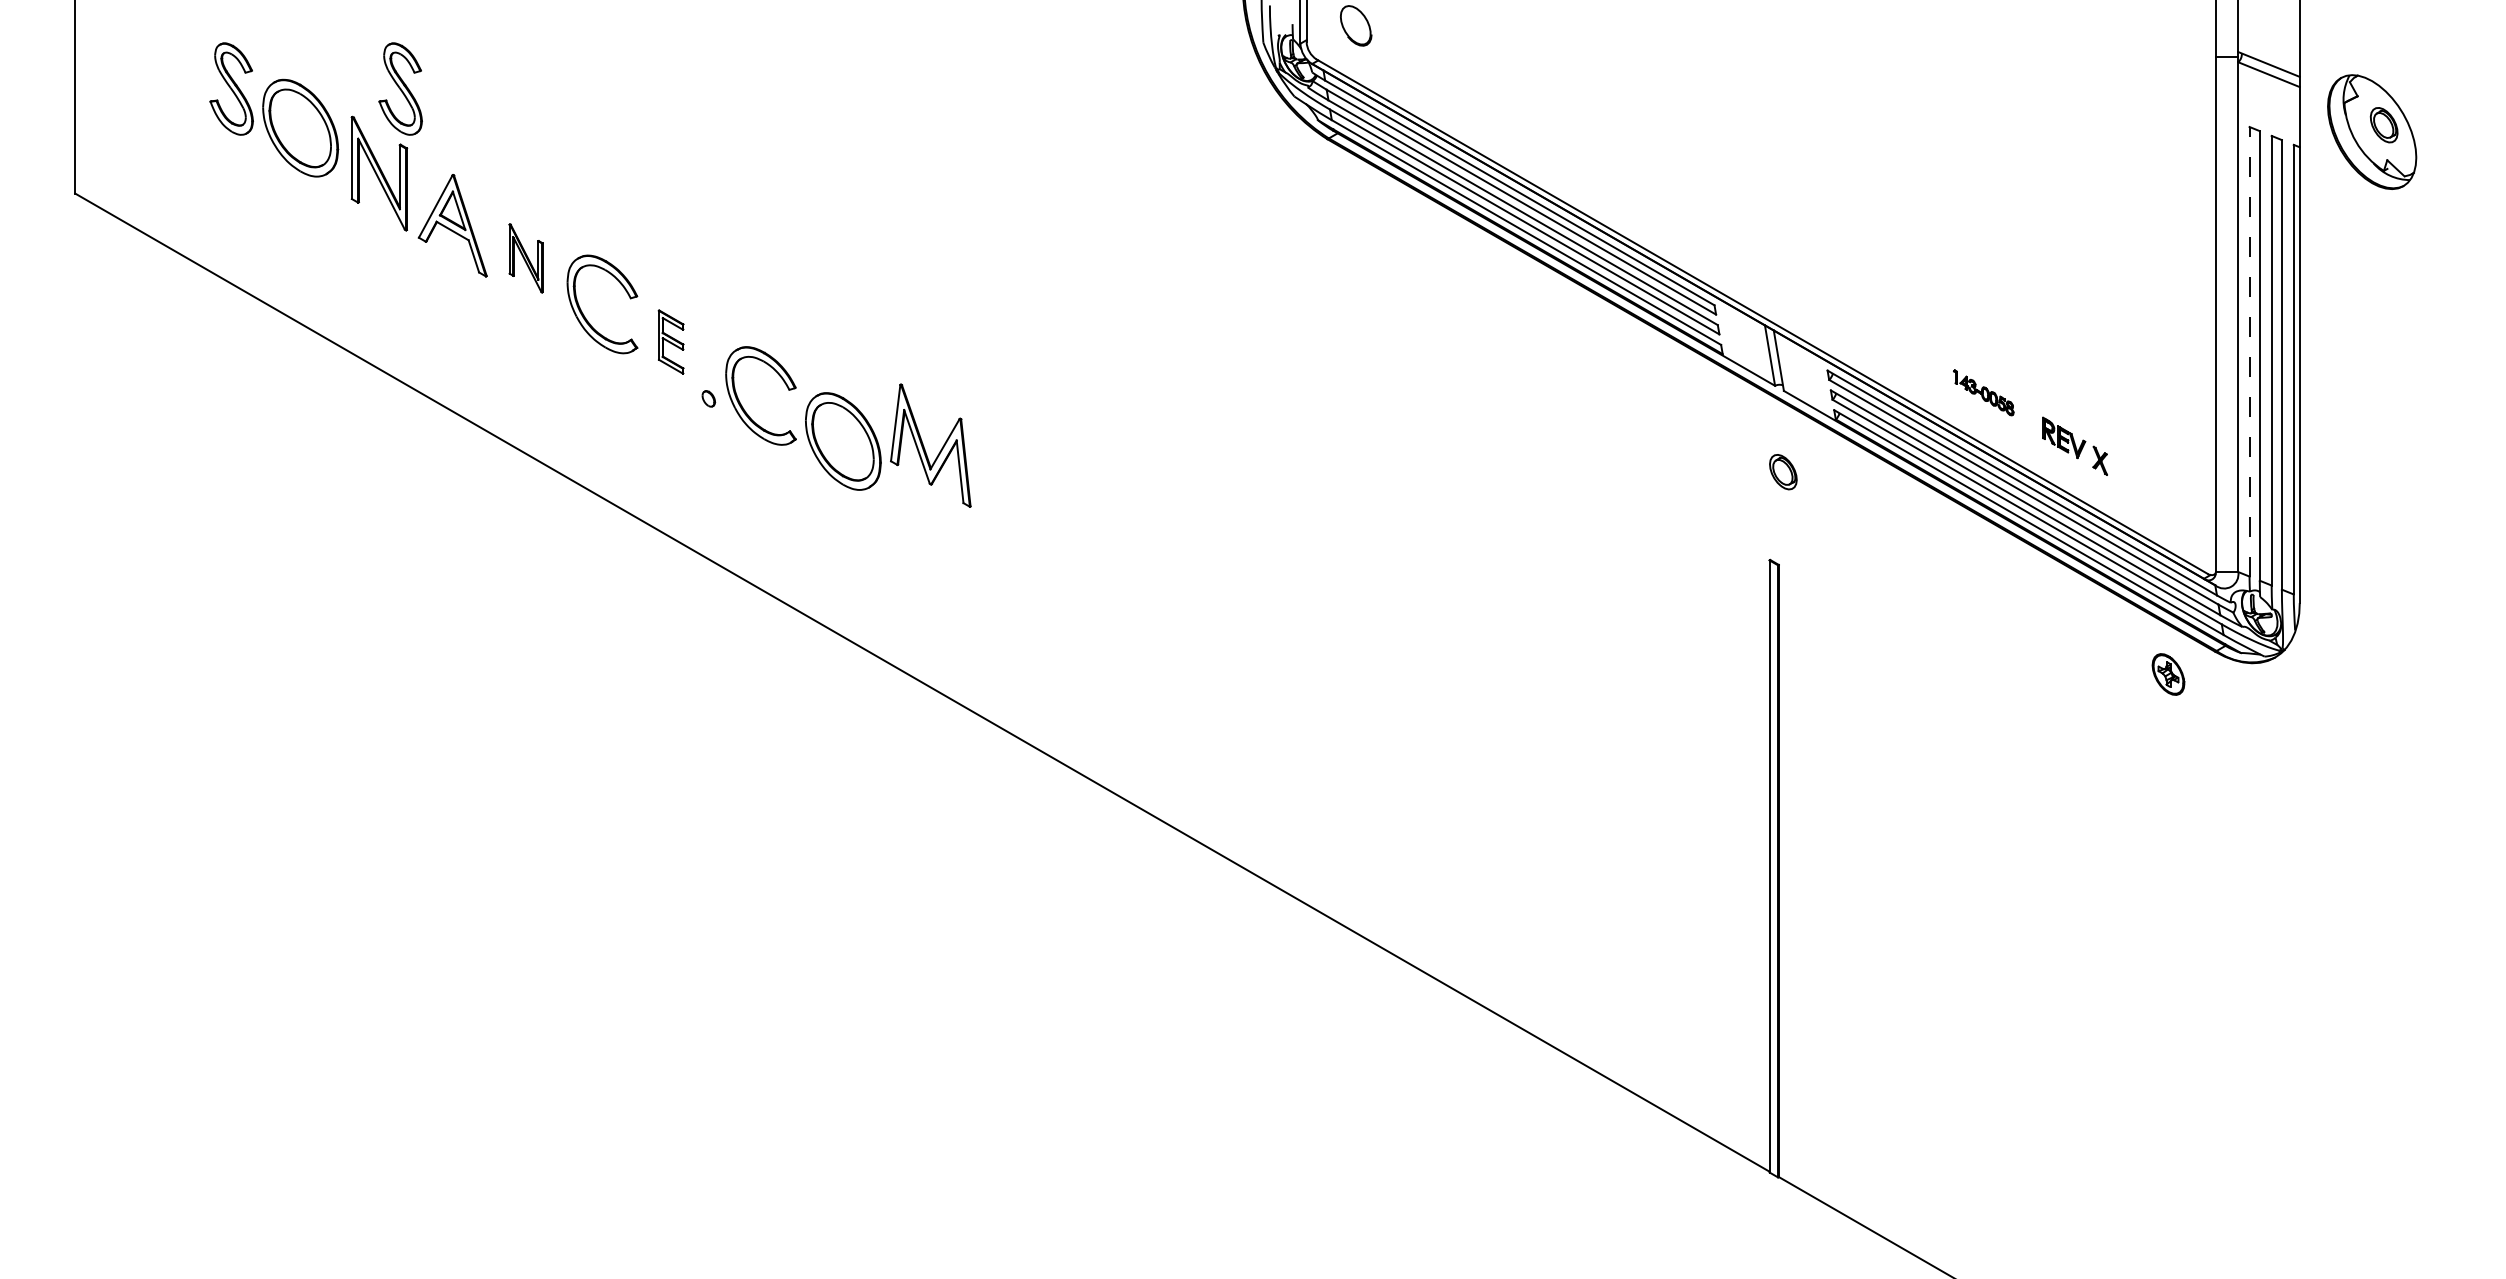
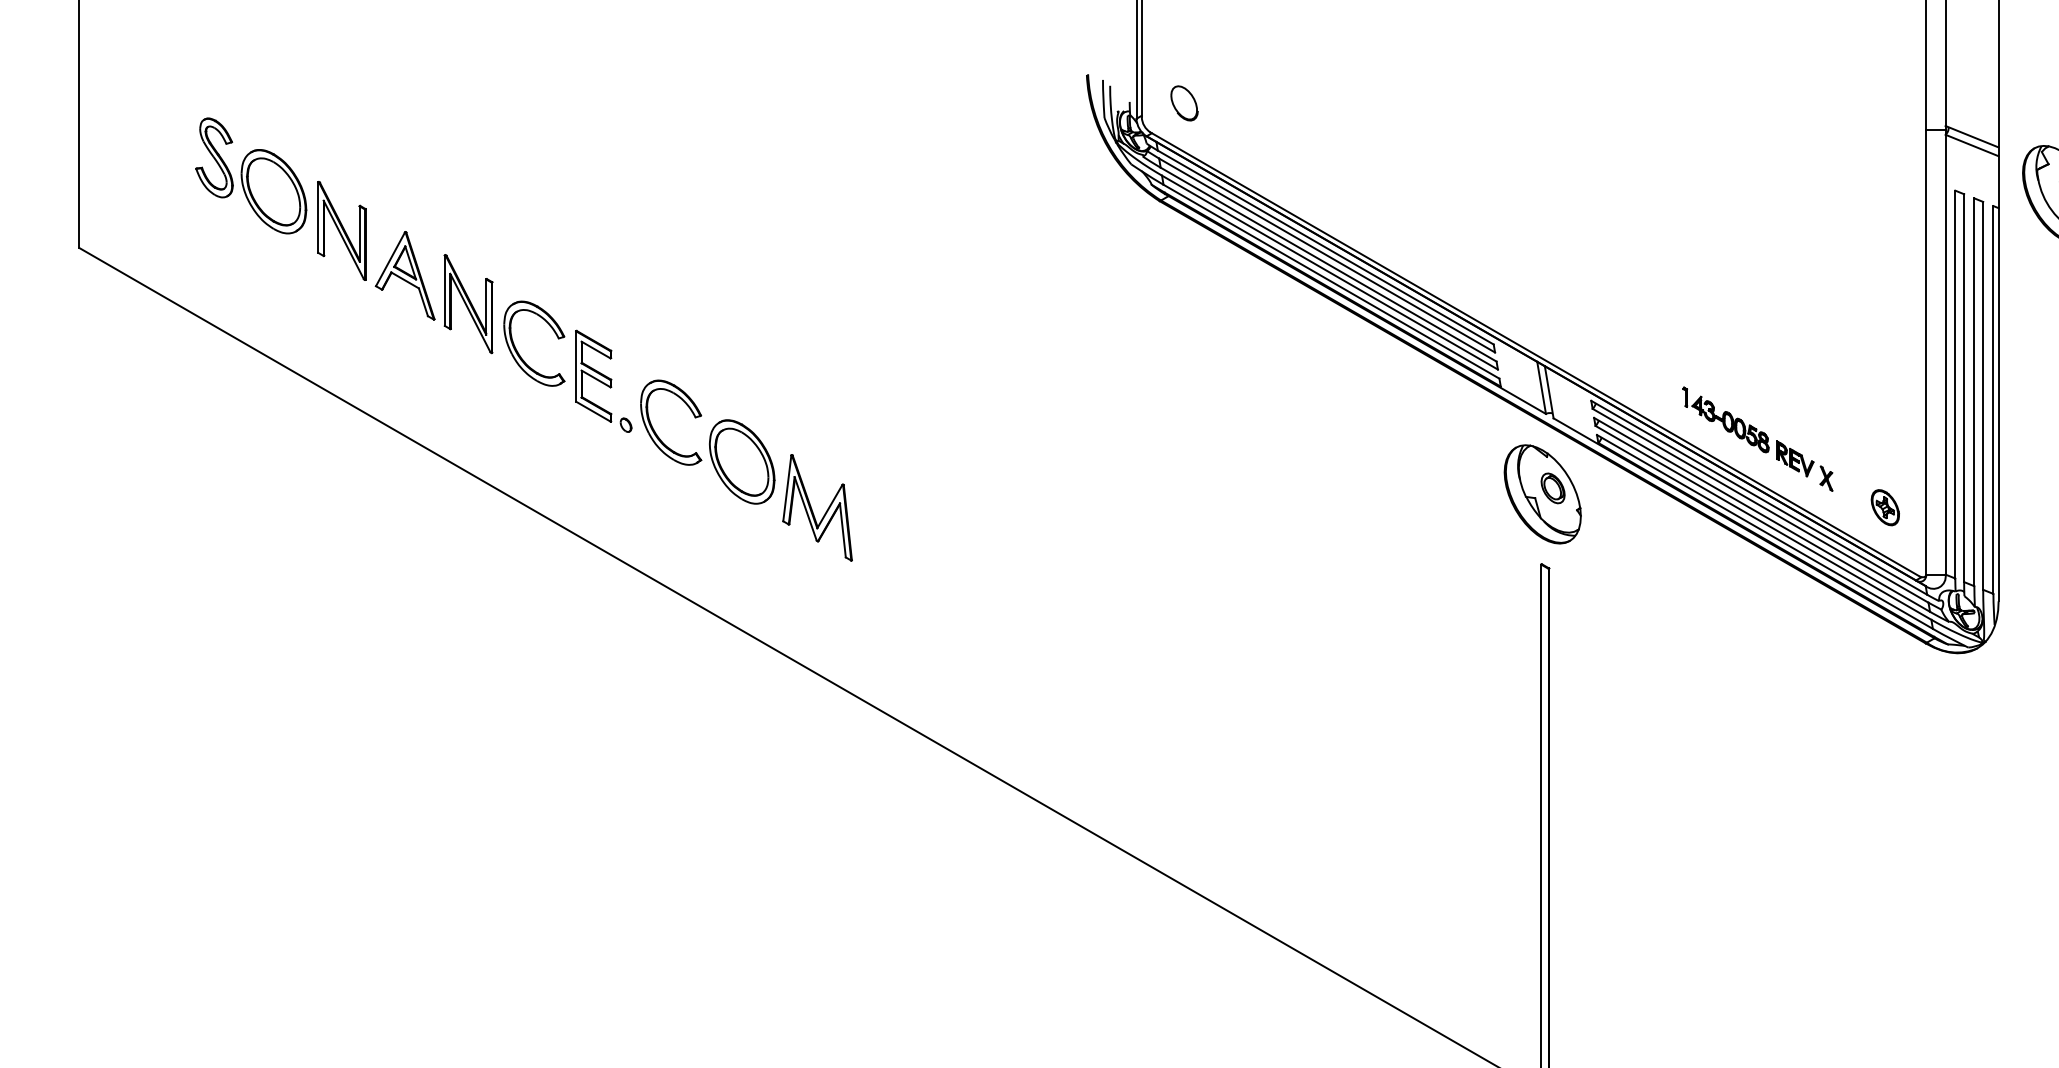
part: (400, 88) -> (360, 157), removed
part: (525, 258) -> (467, 304), size x1.67
part: (670, 341) -> (593, 375), size x1.67
line: (2249, 351) -> (1955, 384), dashed -> solid
part: (1983, 392) -> (1725, 419), size x1.67
part: (924, 446) -> (812, 508), moved
part: (1771, 478) -> (1542, 493), added
part: (2168, 674) -> (1885, 507), moved

